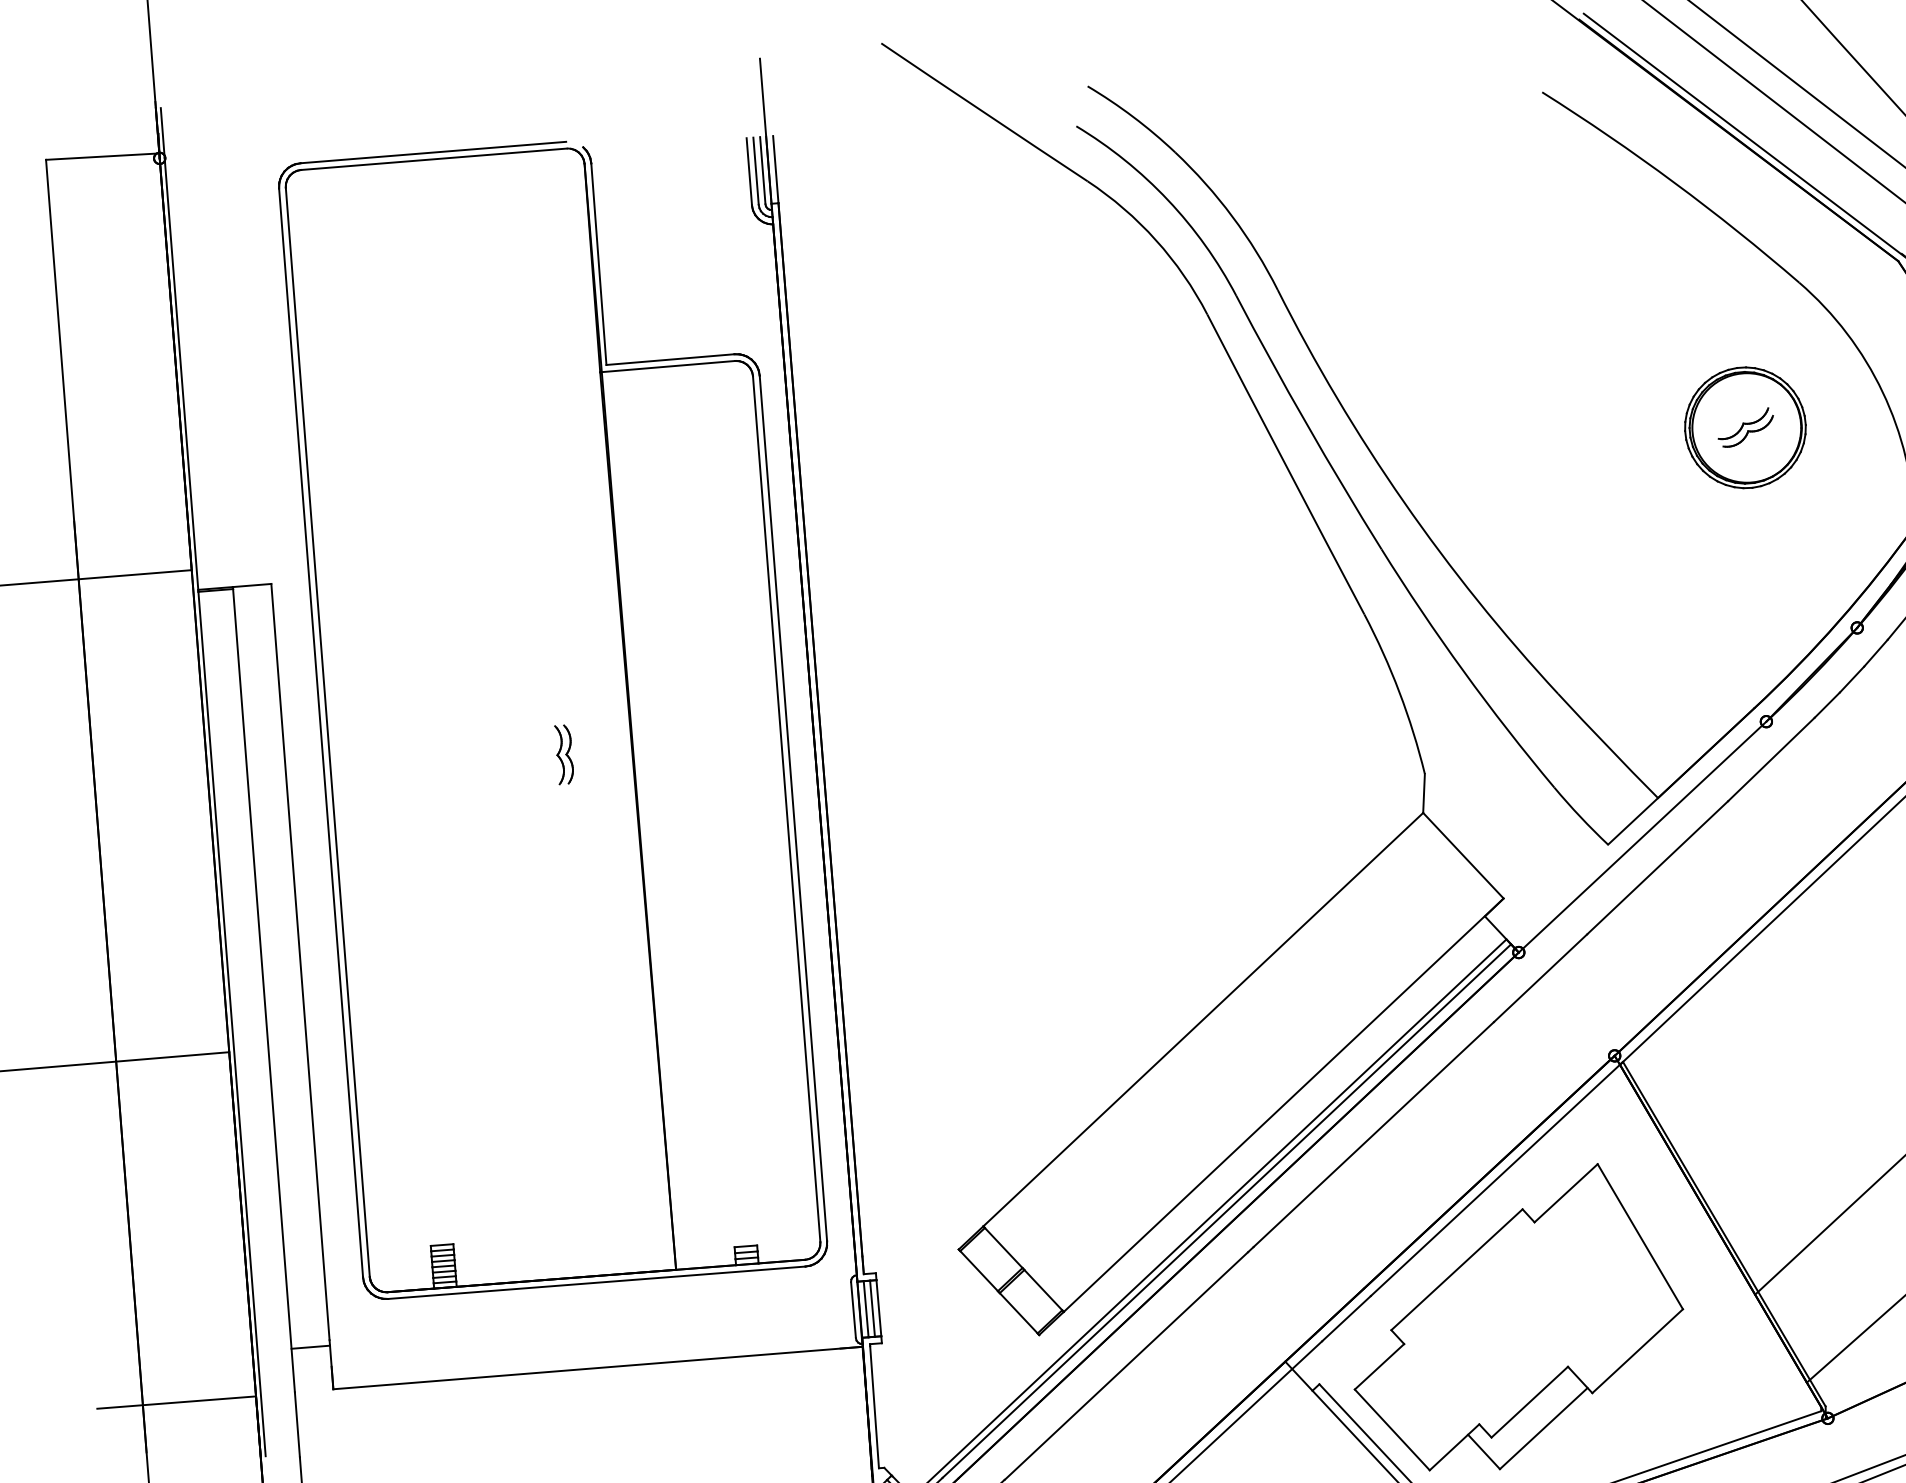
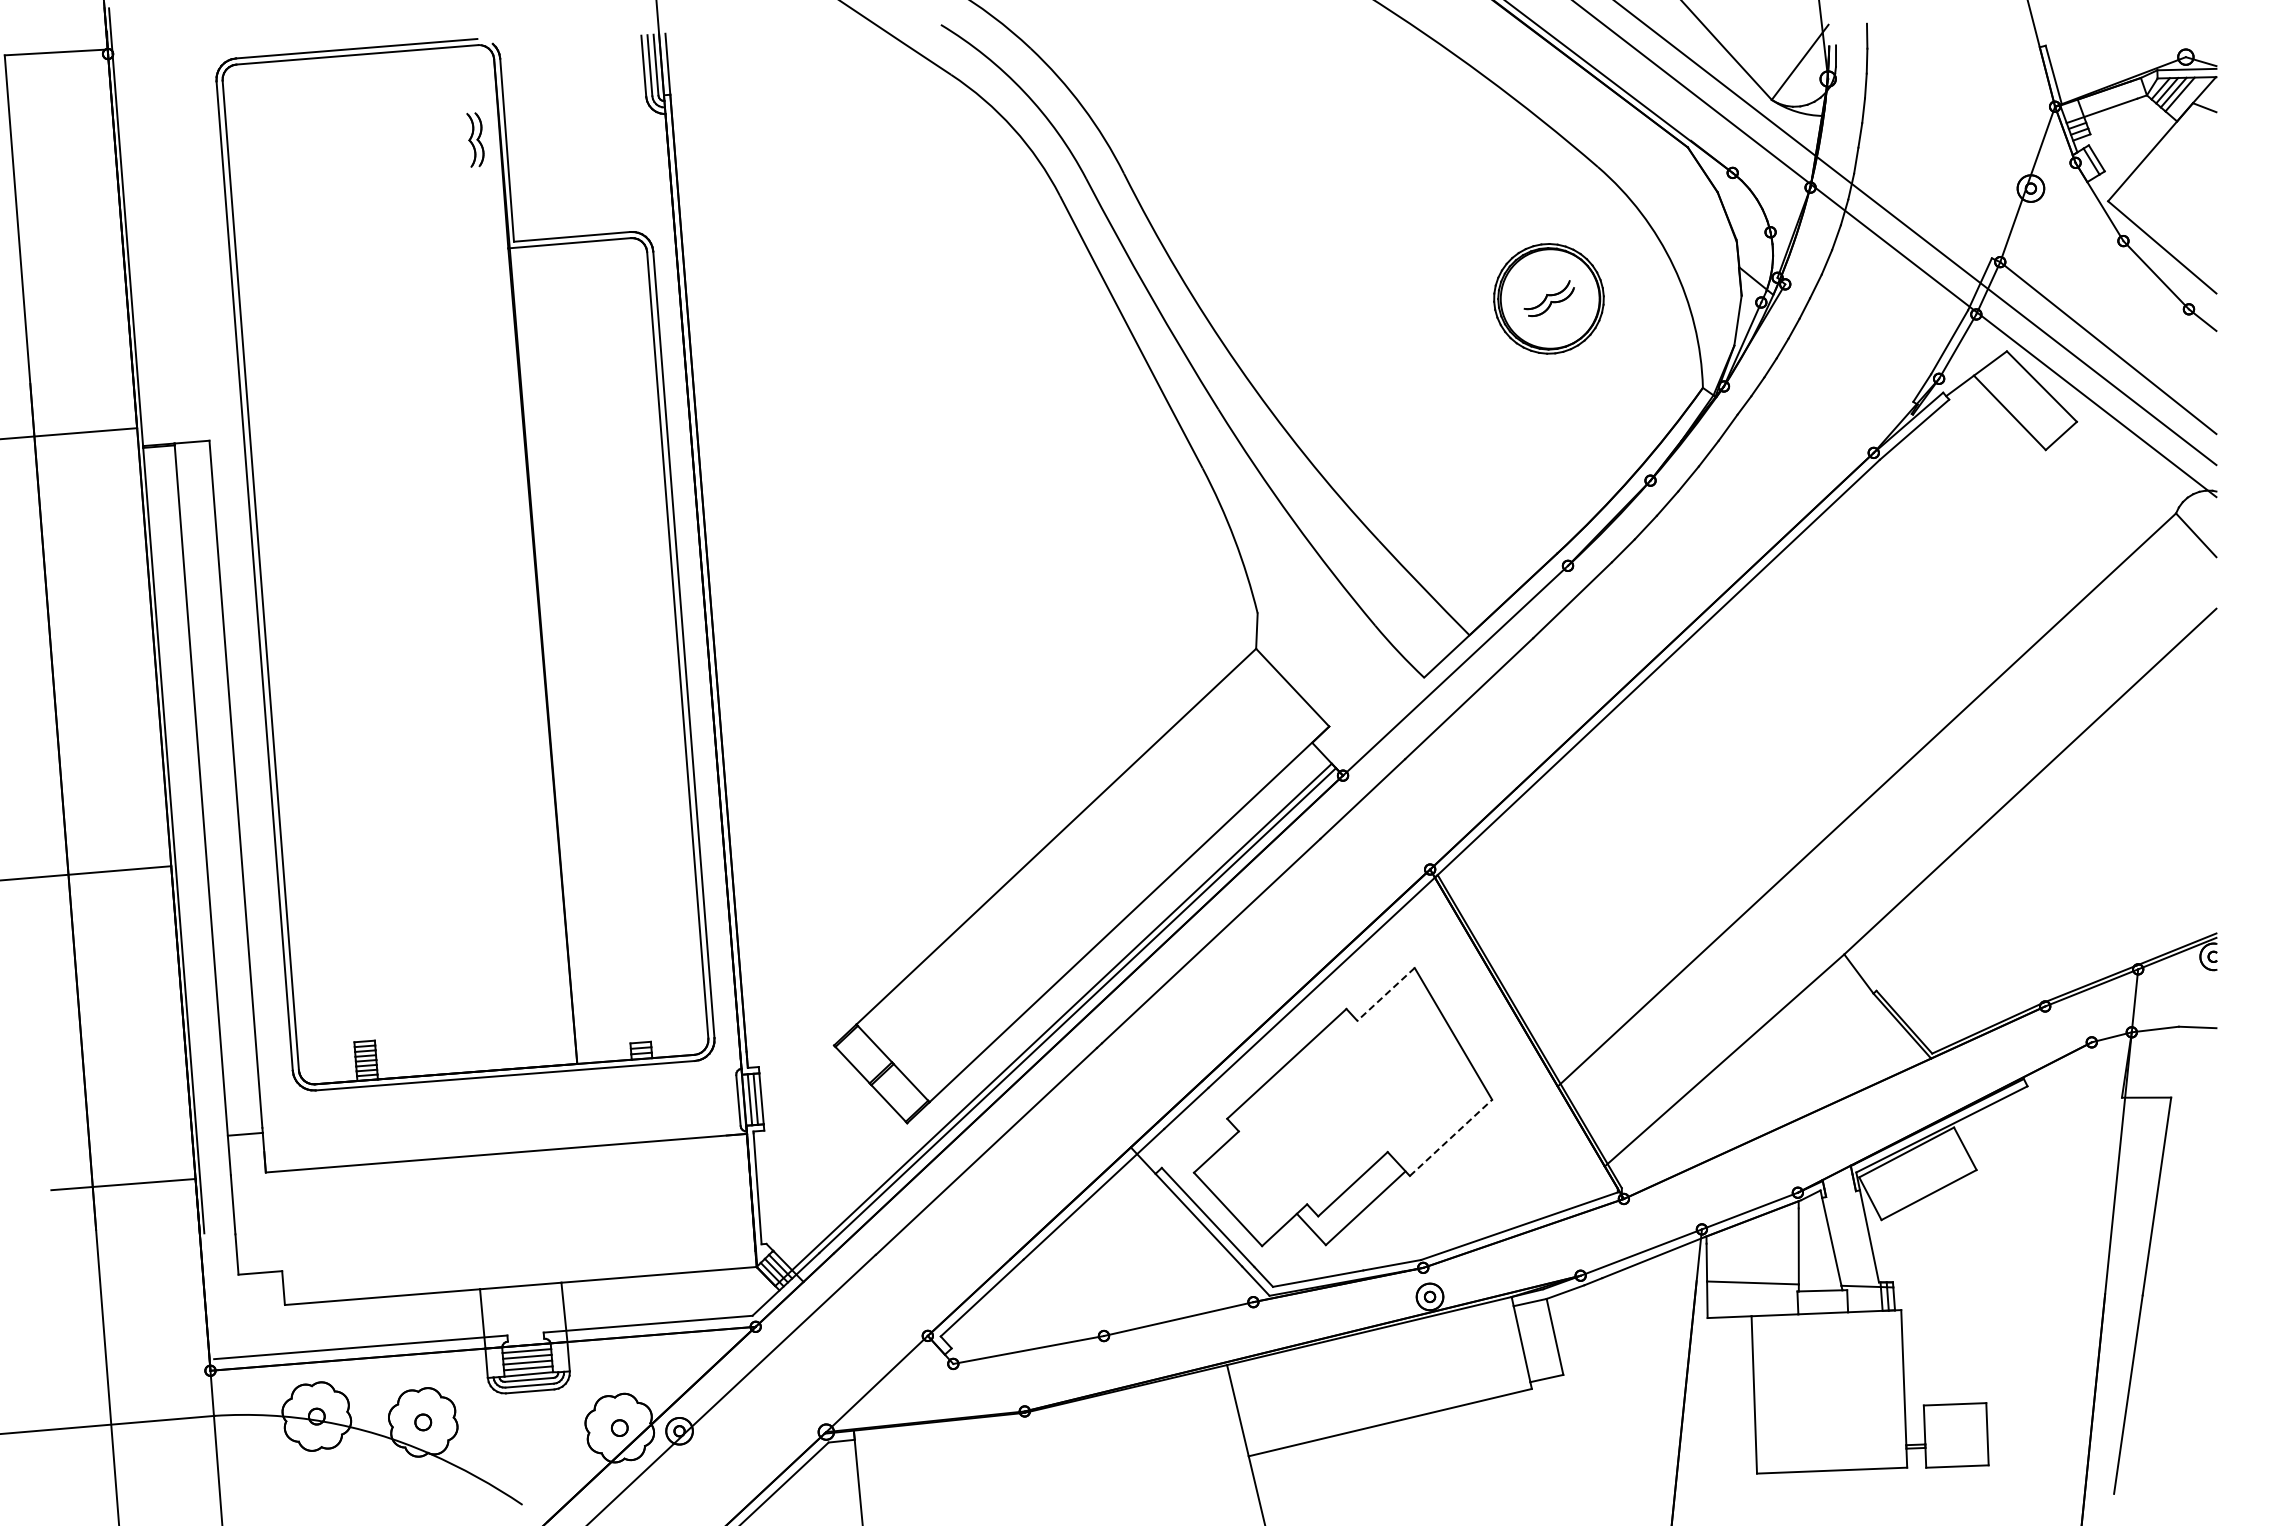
part: (564, 754) -> (475, 139), moved
line: (1566, 1193) -> (1386, 994), solid -> dashed
line: (1638, 1350) -> (1451, 1137), solid -> dashed

